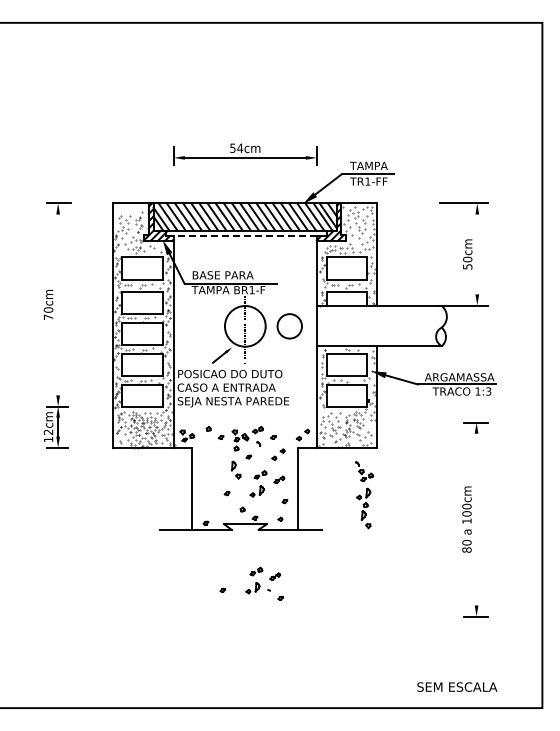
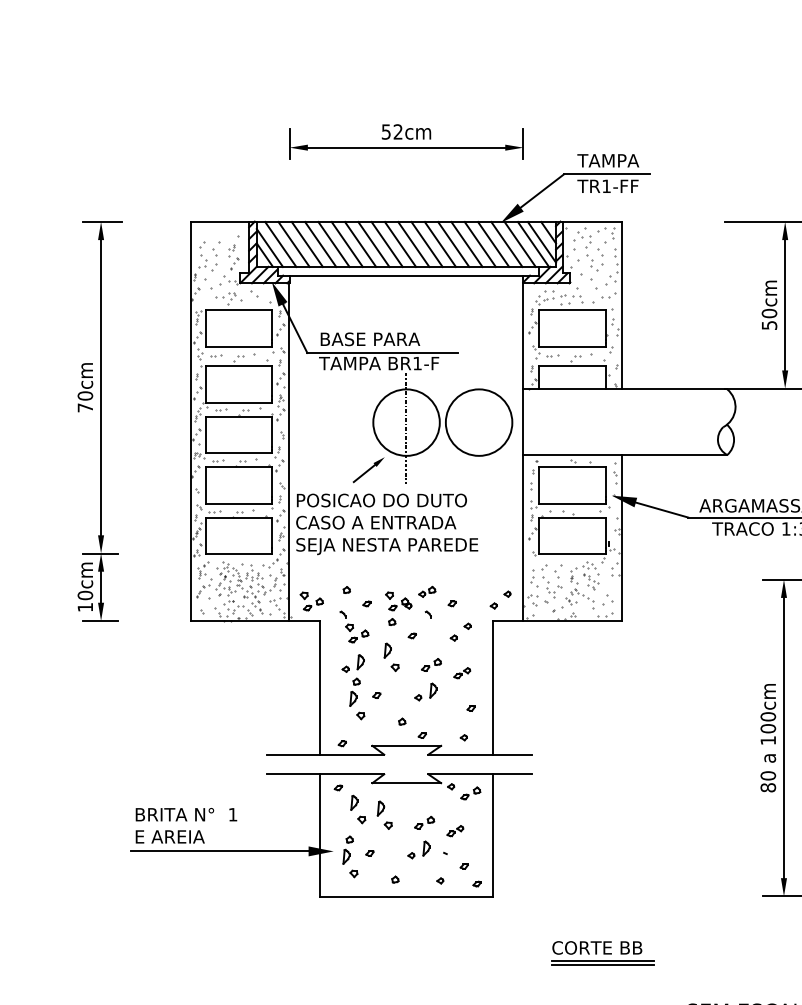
text: (240, 147) -> (398, 130), 54cm -> 52cm
line: (241, 236) -> (400, 275), dashed -> solid
line: (477, 254) -> (785, 305), added
line: (58, 304) -> (101, 386), added
circle: (289, 325) -> (478, 421), size x1.67
text: (48, 432) -> (85, 595), 12cm -> 10cm
part: (364, 495) -> (354, 666), moved
line: (476, 519) -> (783, 737), added
part: (198, 578) -> (330, 834), added
part: (365, 651) -> (602, 953), added

